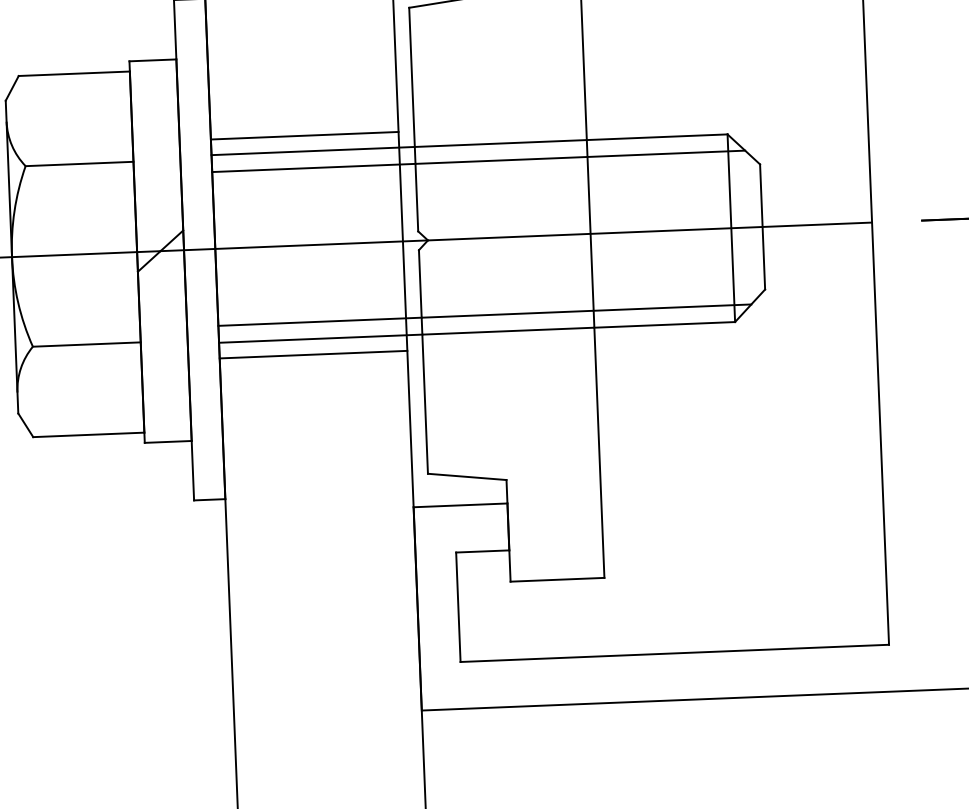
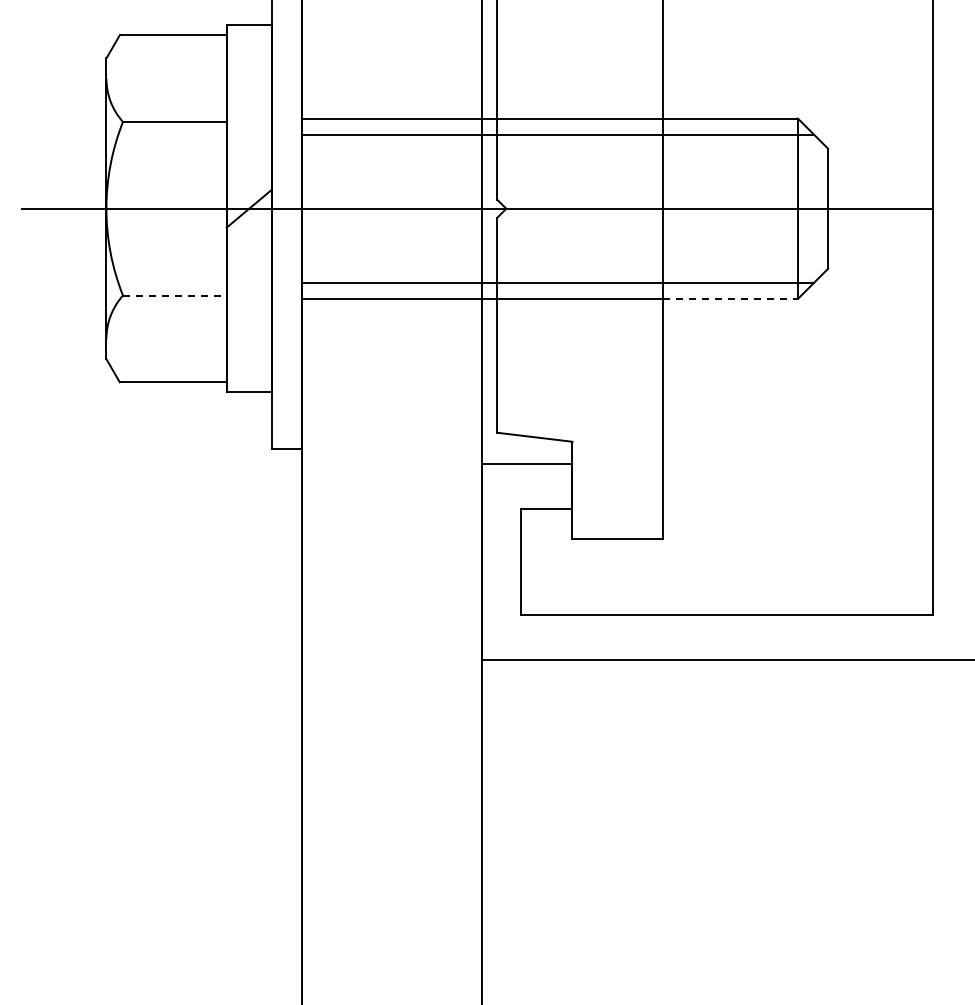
line: (304, 135) -> (391, 103), removed
line: (664, 324) -> (730, 298), solid -> dashed
line: (86, 344) -> (174, 295), solid -> dashed
line: (312, 354) -> (391, 313), removed

